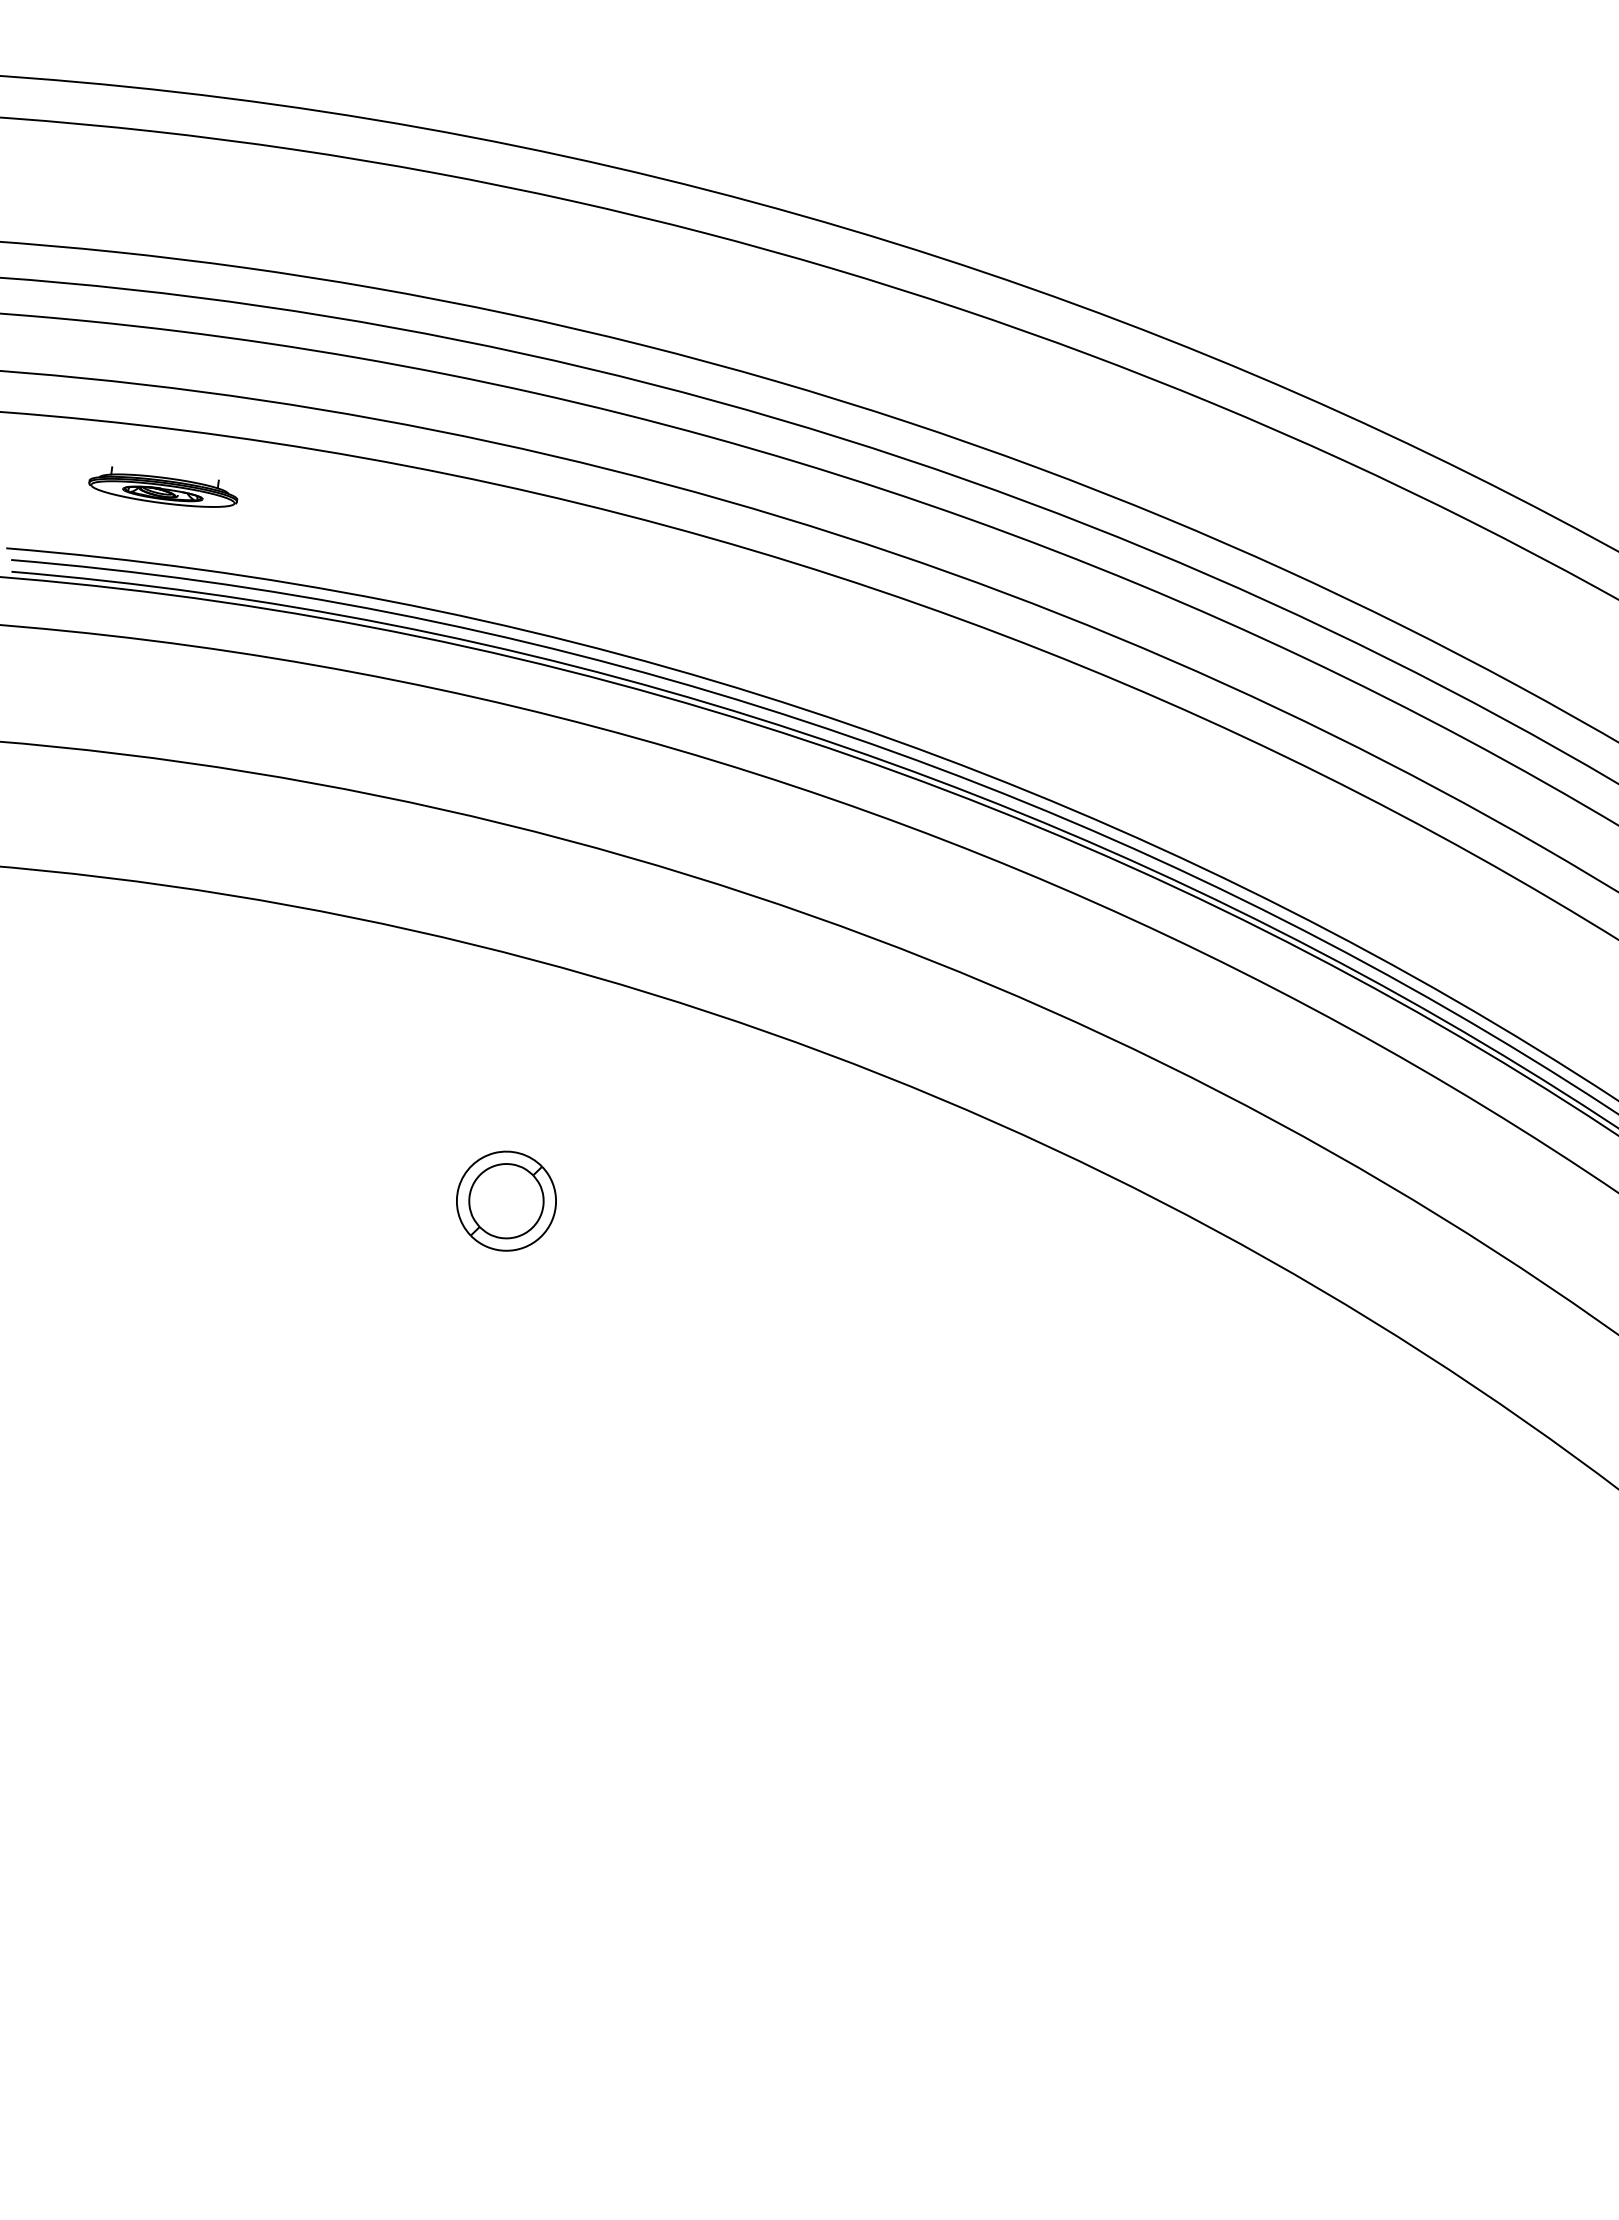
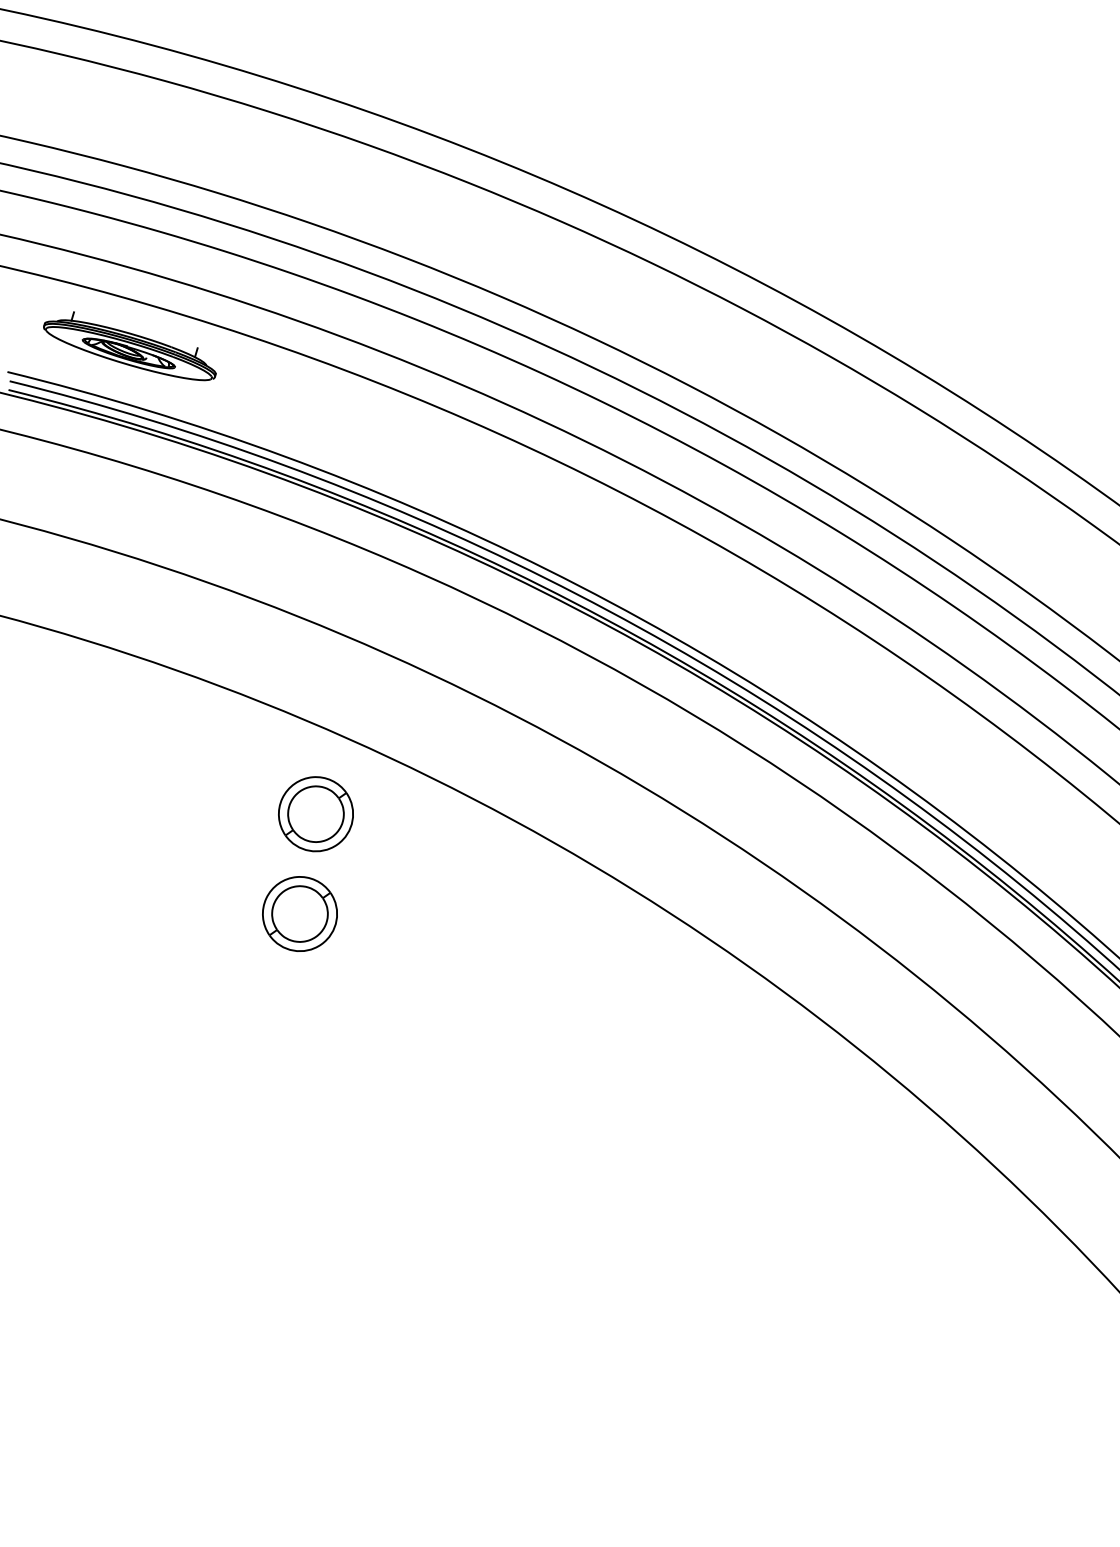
part: (163, 486) -> (131, 344), size x1.6
part: (506, 1065) -> (316, 813), added

